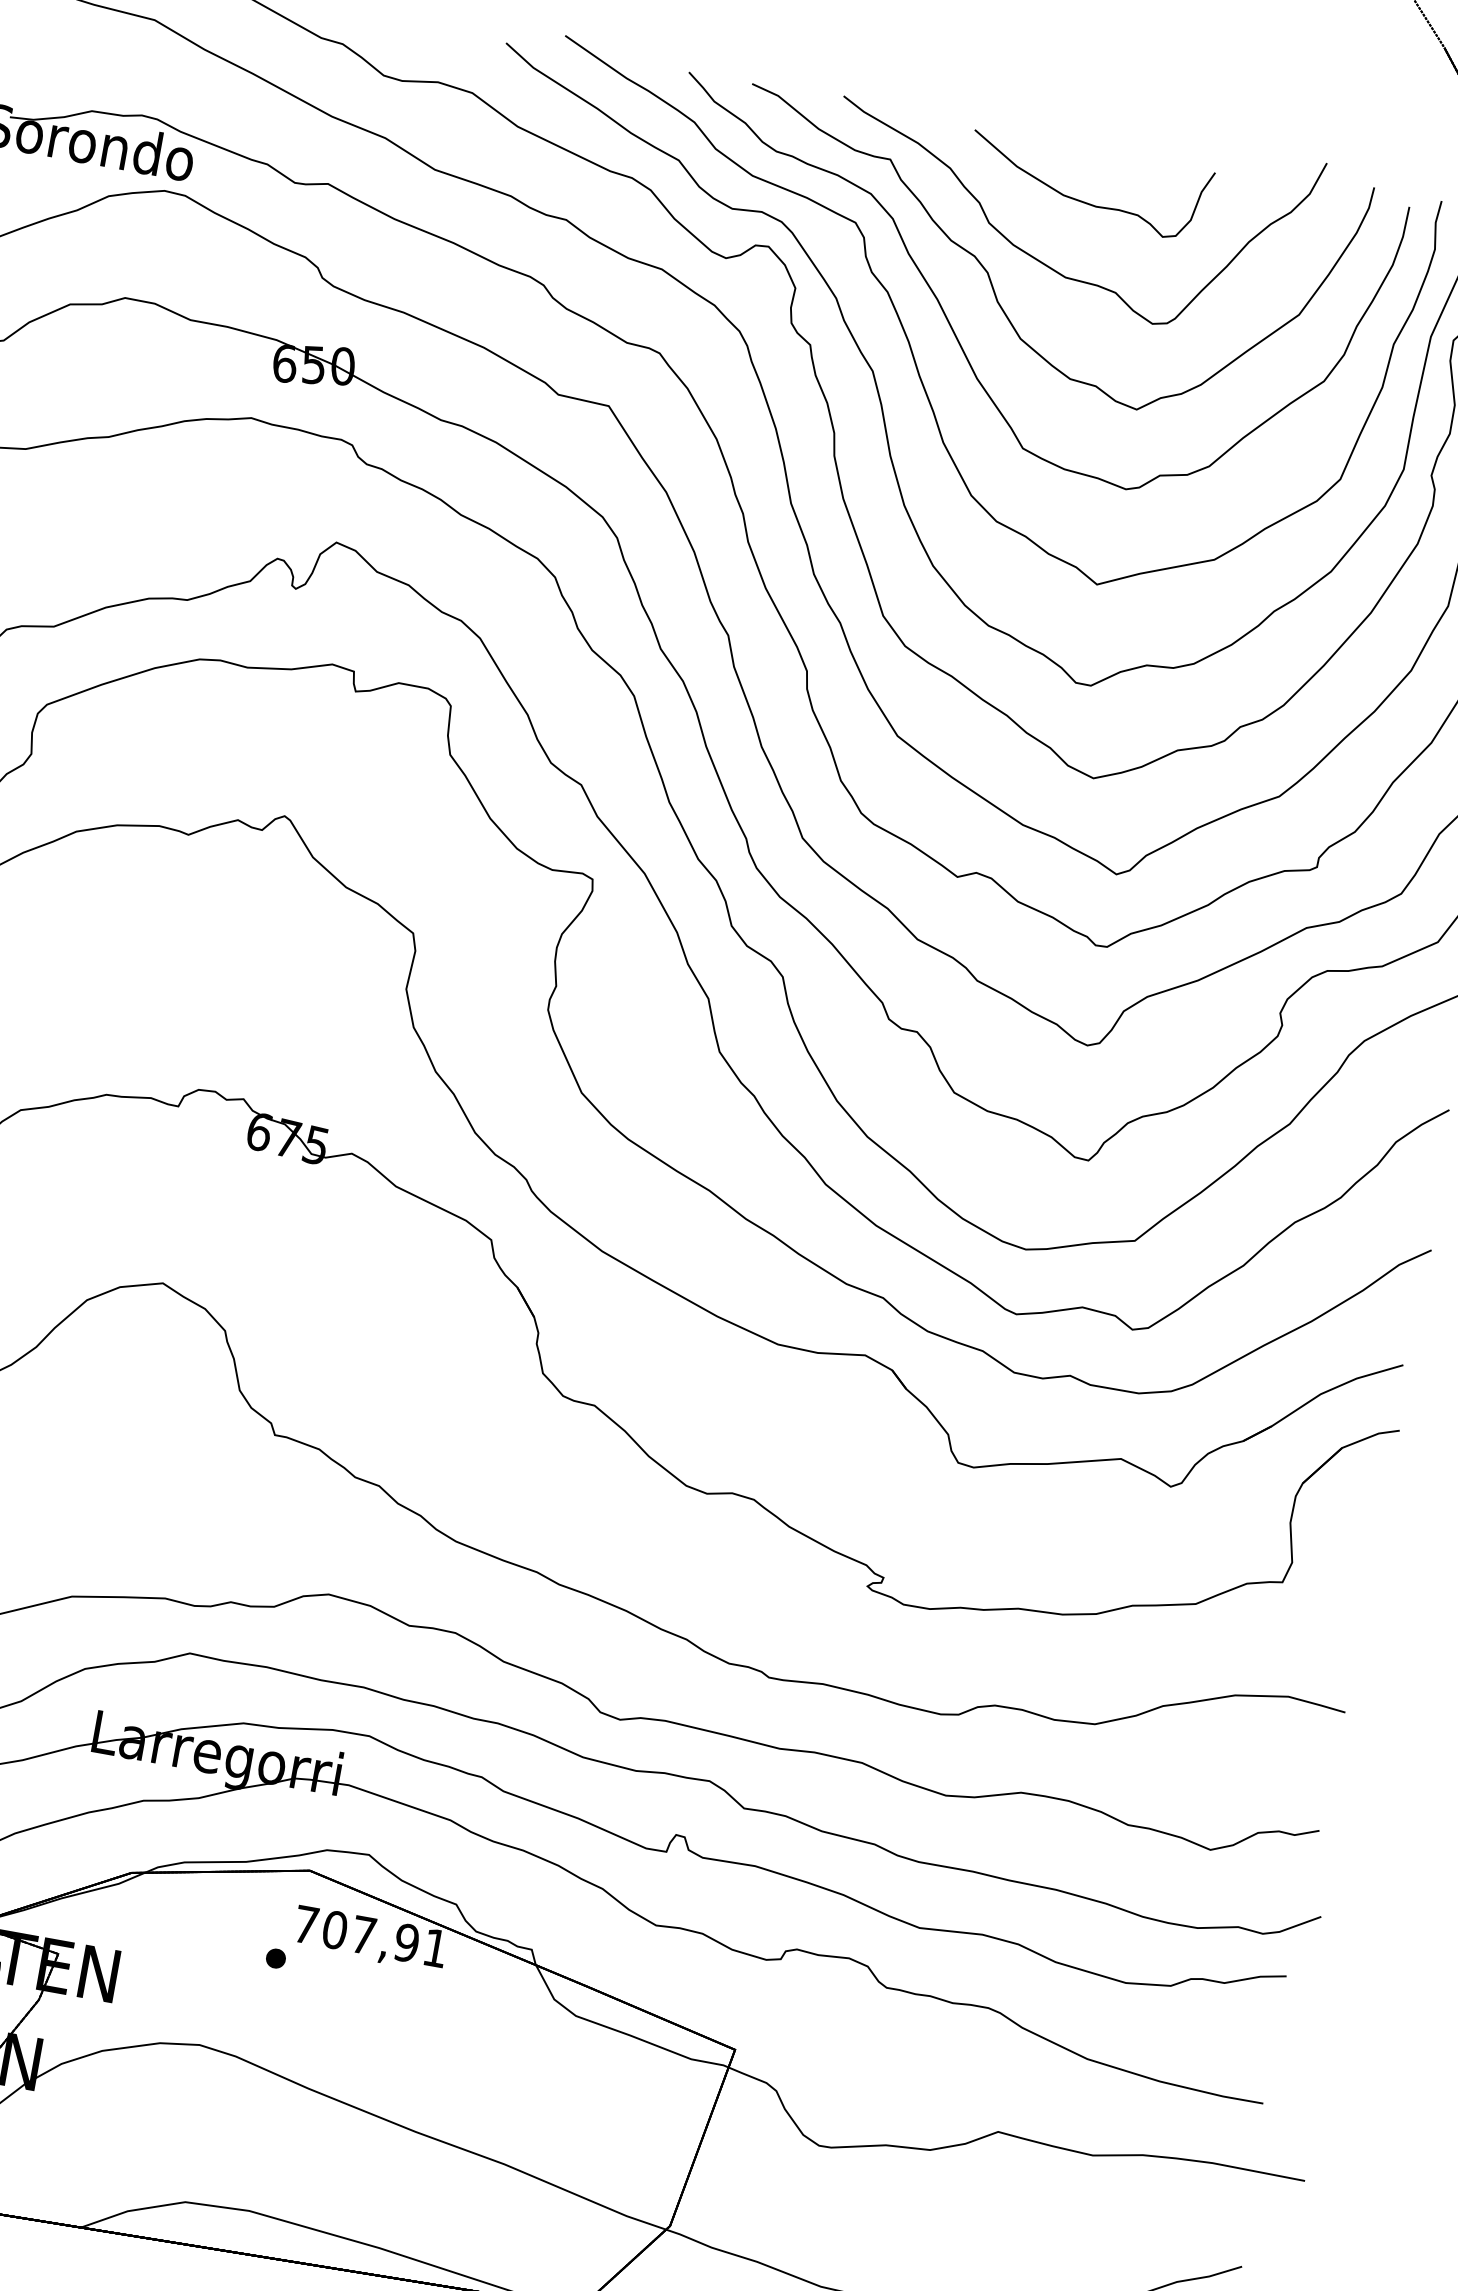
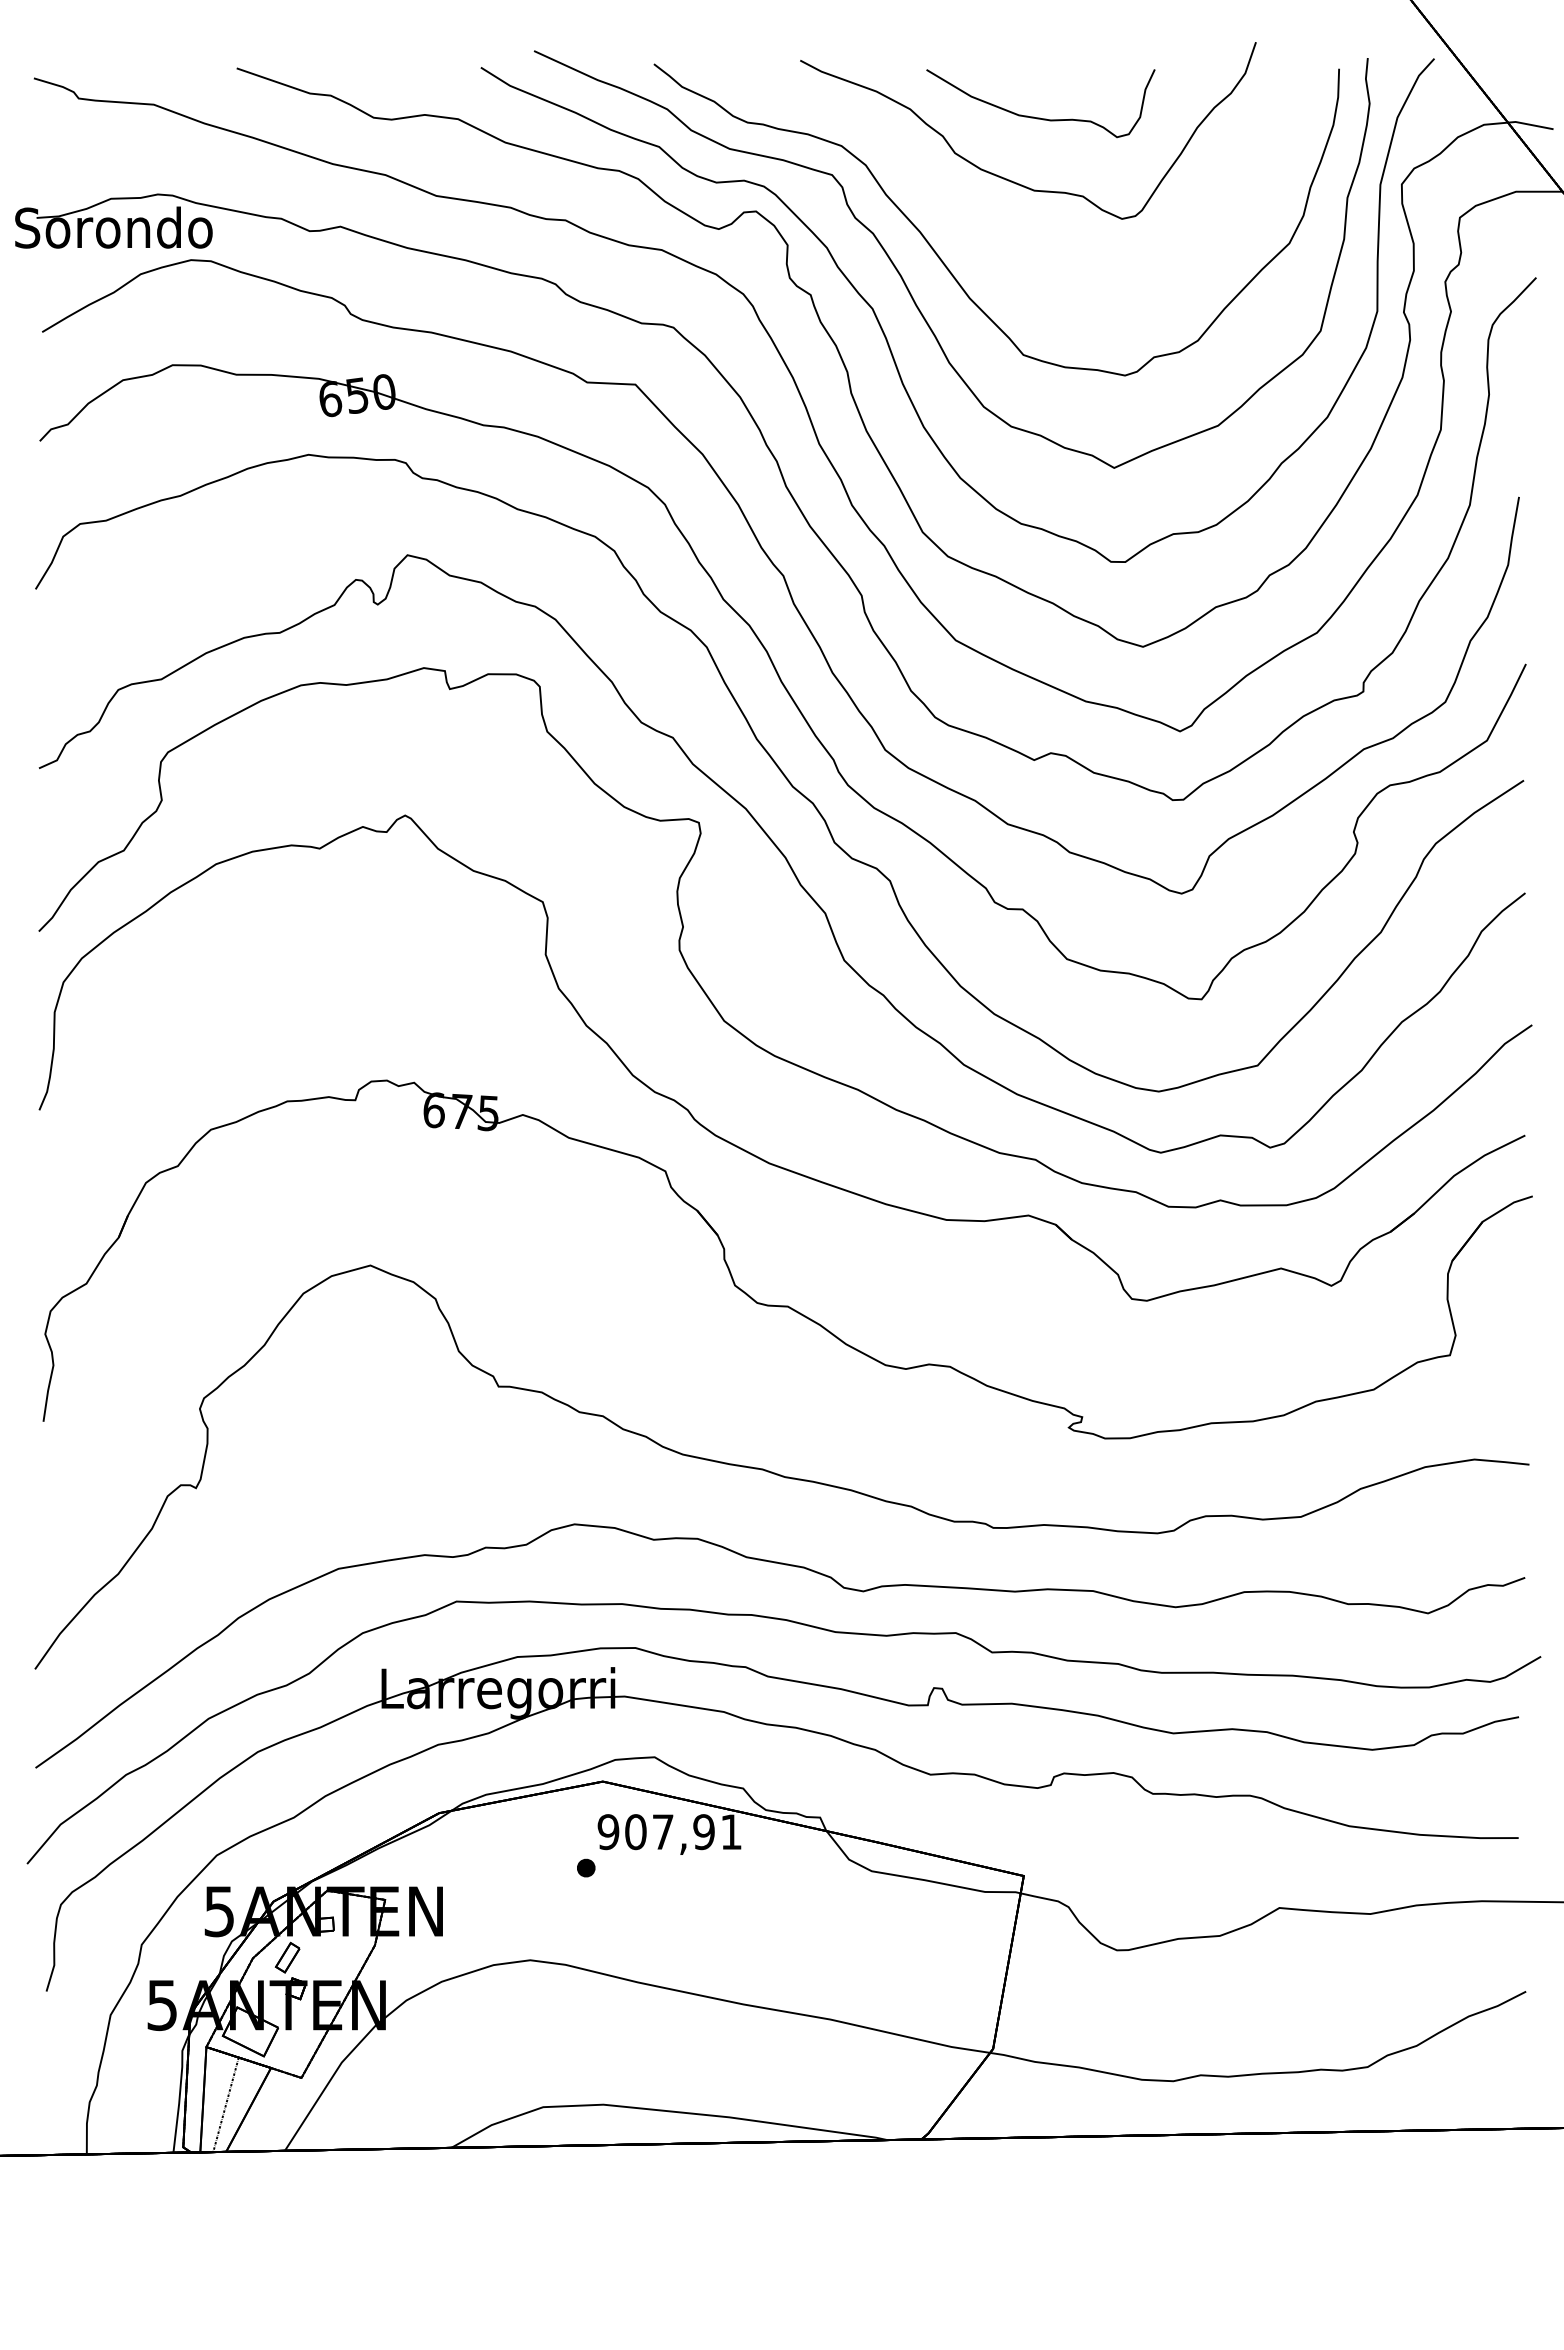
curve: (992, 281) -> (967, 206), removed
text: (306, 1925) -> (608, 1832), 707,91 -> 907,91

